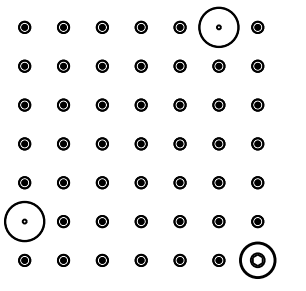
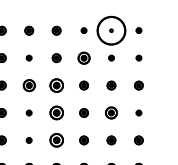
part: (179, 26) -> (83, 30), size x0.6
part: (257, 26) -> (138, 30), size x0.6
part: (101, 65) -> (28, 57), size x0.6
part: (179, 65) -> (83, 57), size x1.4
part: (218, 65) -> (111, 57), size x0.6
part: (257, 65) -> (138, 57), size x0.6
part: (101, 104) -> (28, 85), size x1.4
part: (140, 104) -> (56, 85), size x1.6
part: (101, 143) -> (28, 112), size x0.6
part: (140, 143) -> (56, 112), size x1.6
part: (218, 143) -> (111, 112), size x1.4
part: (257, 143) -> (138, 112), size x0.6
part: (101, 182) -> (28, 140), size x0.6
part: (140, 182) -> (56, 140), size x1.6

